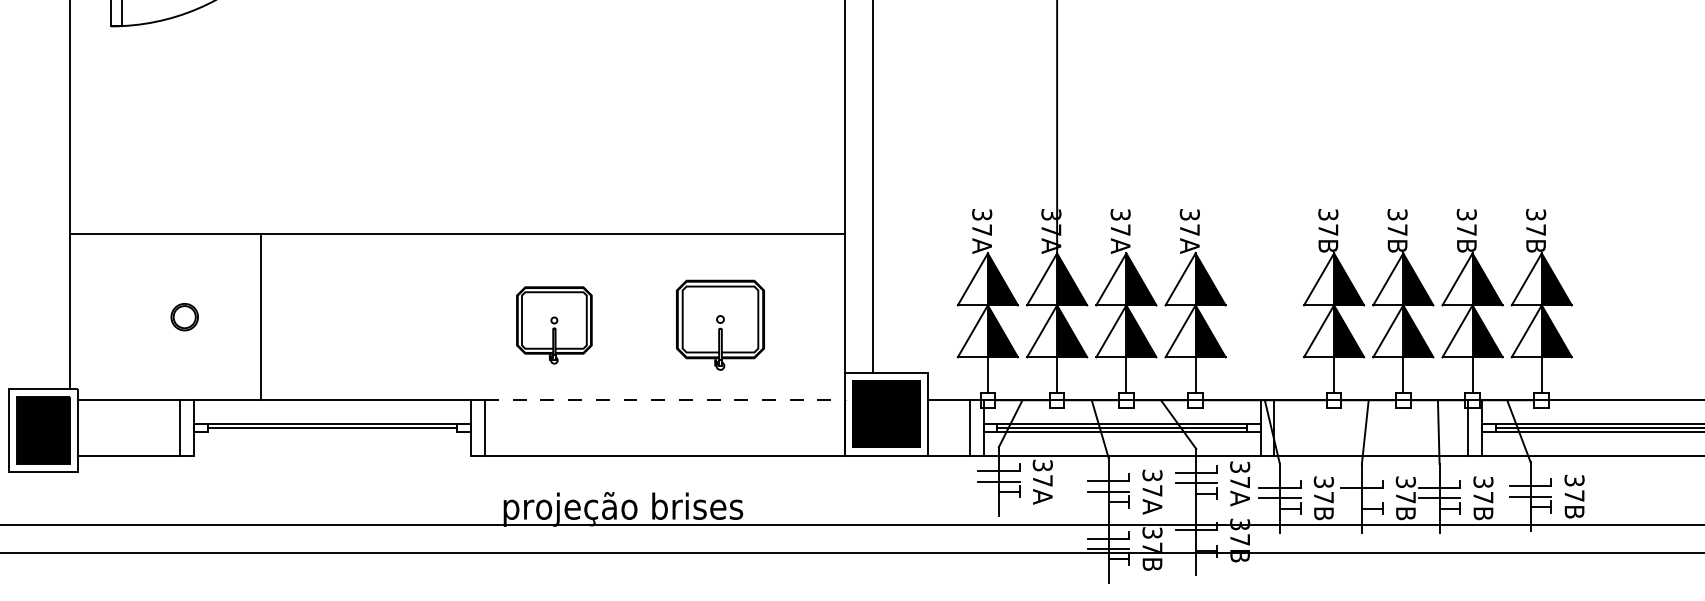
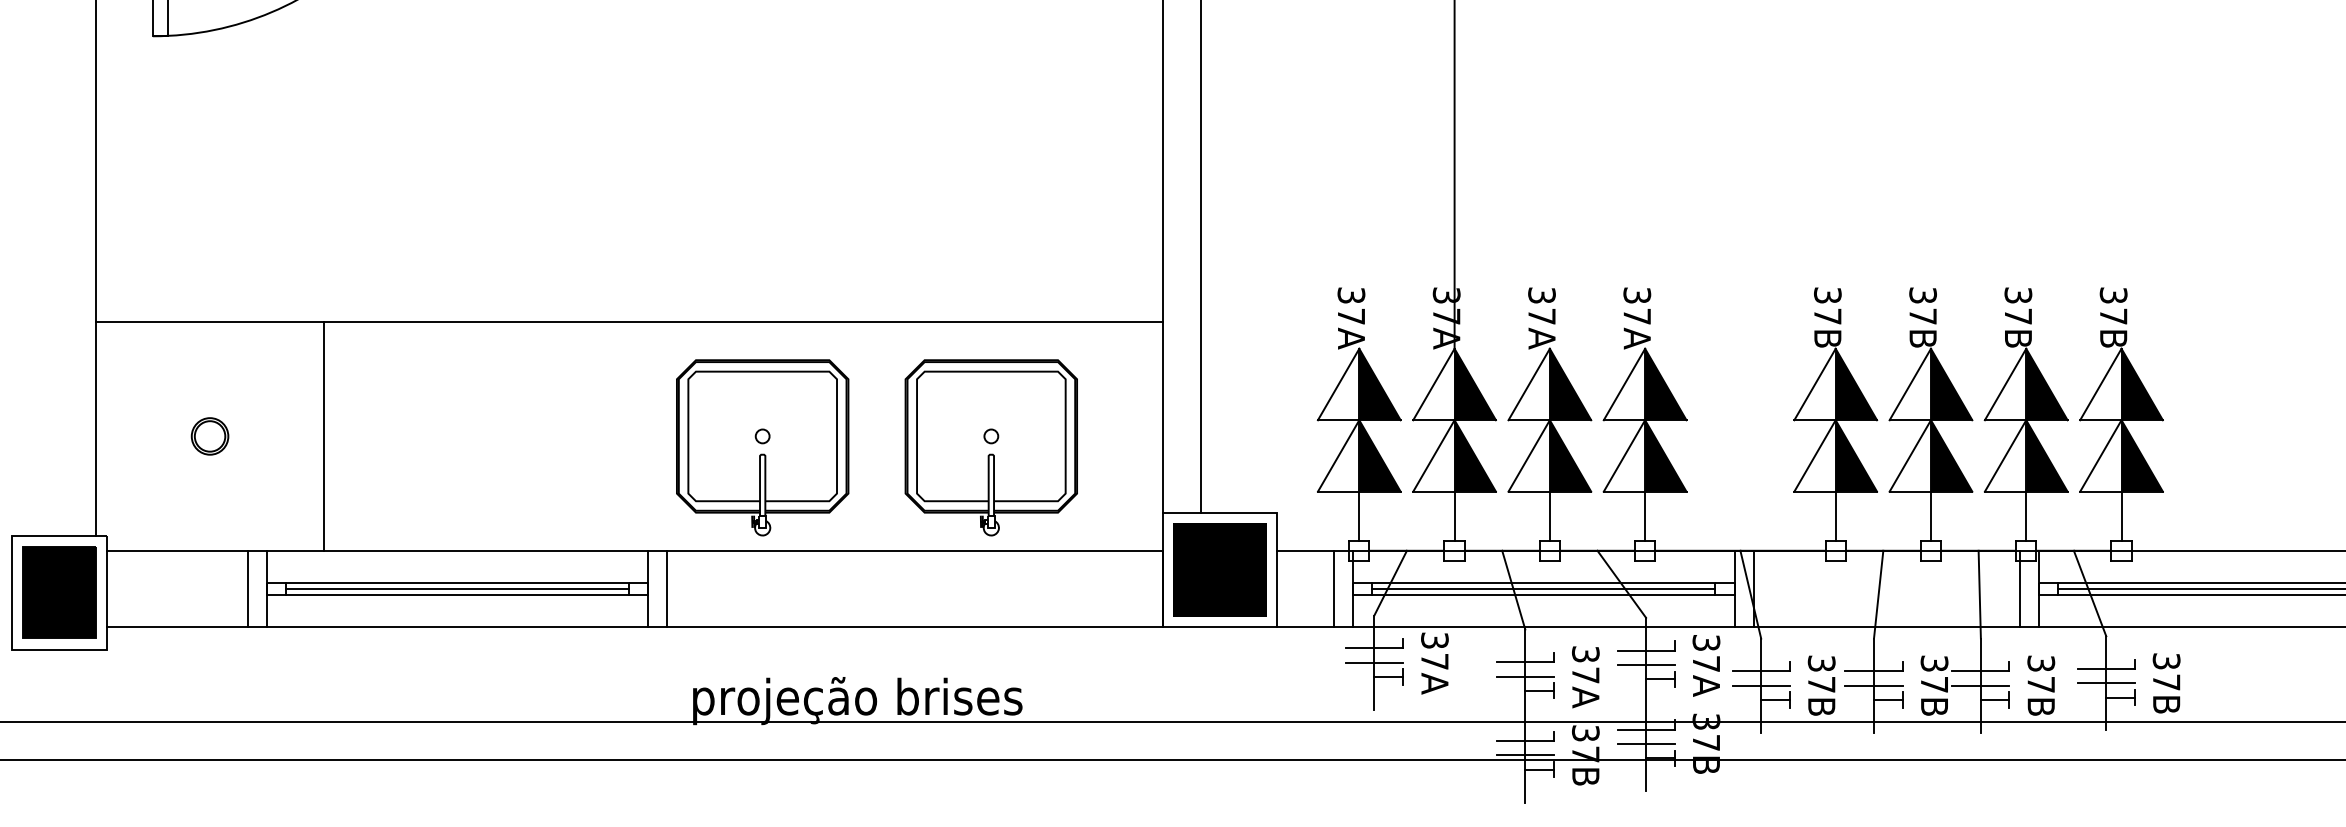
part: (184, 317) -> (209, 436), moved
line: (260, 317) -> (323, 436), moved
part: (720, 324) -> (991, 446), size x1.43
part: (554, 325) -> (762, 447), size x1.67
line: (665, 400) -> (915, 551), dashed -> solid
line: (332, 432) -> (457, 595), added
line: (332, 455) -> (457, 626), added
line: (1361, 498) -> (1873, 685), added
line: (1196, 540) -> (1646, 743), added

